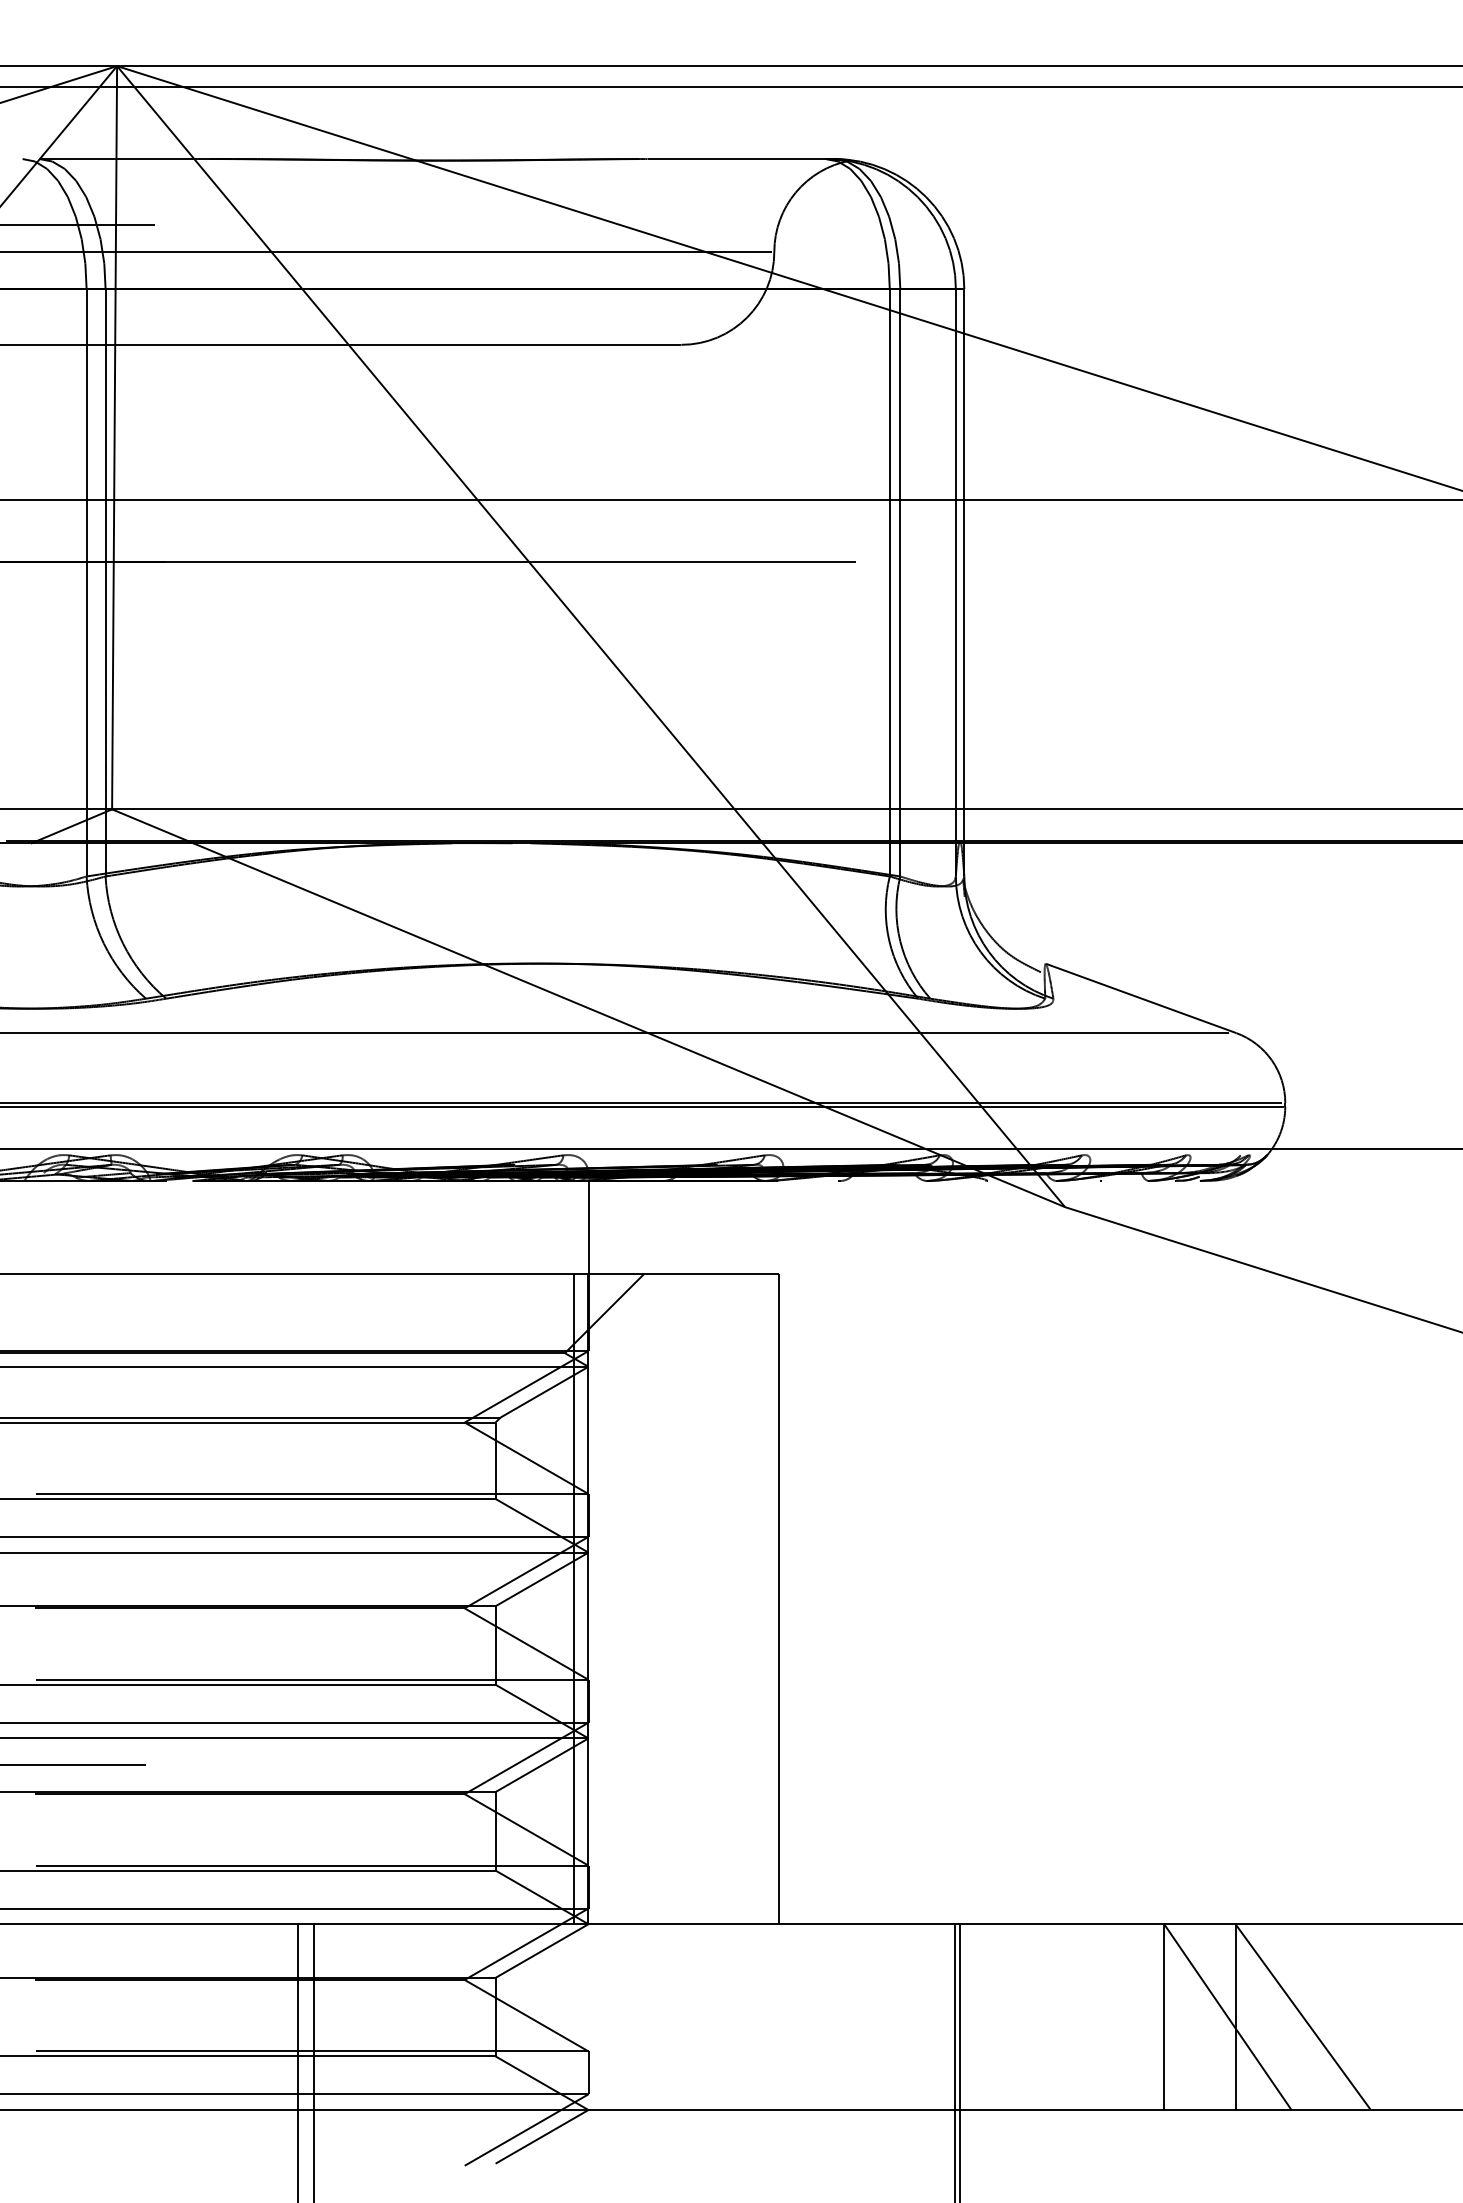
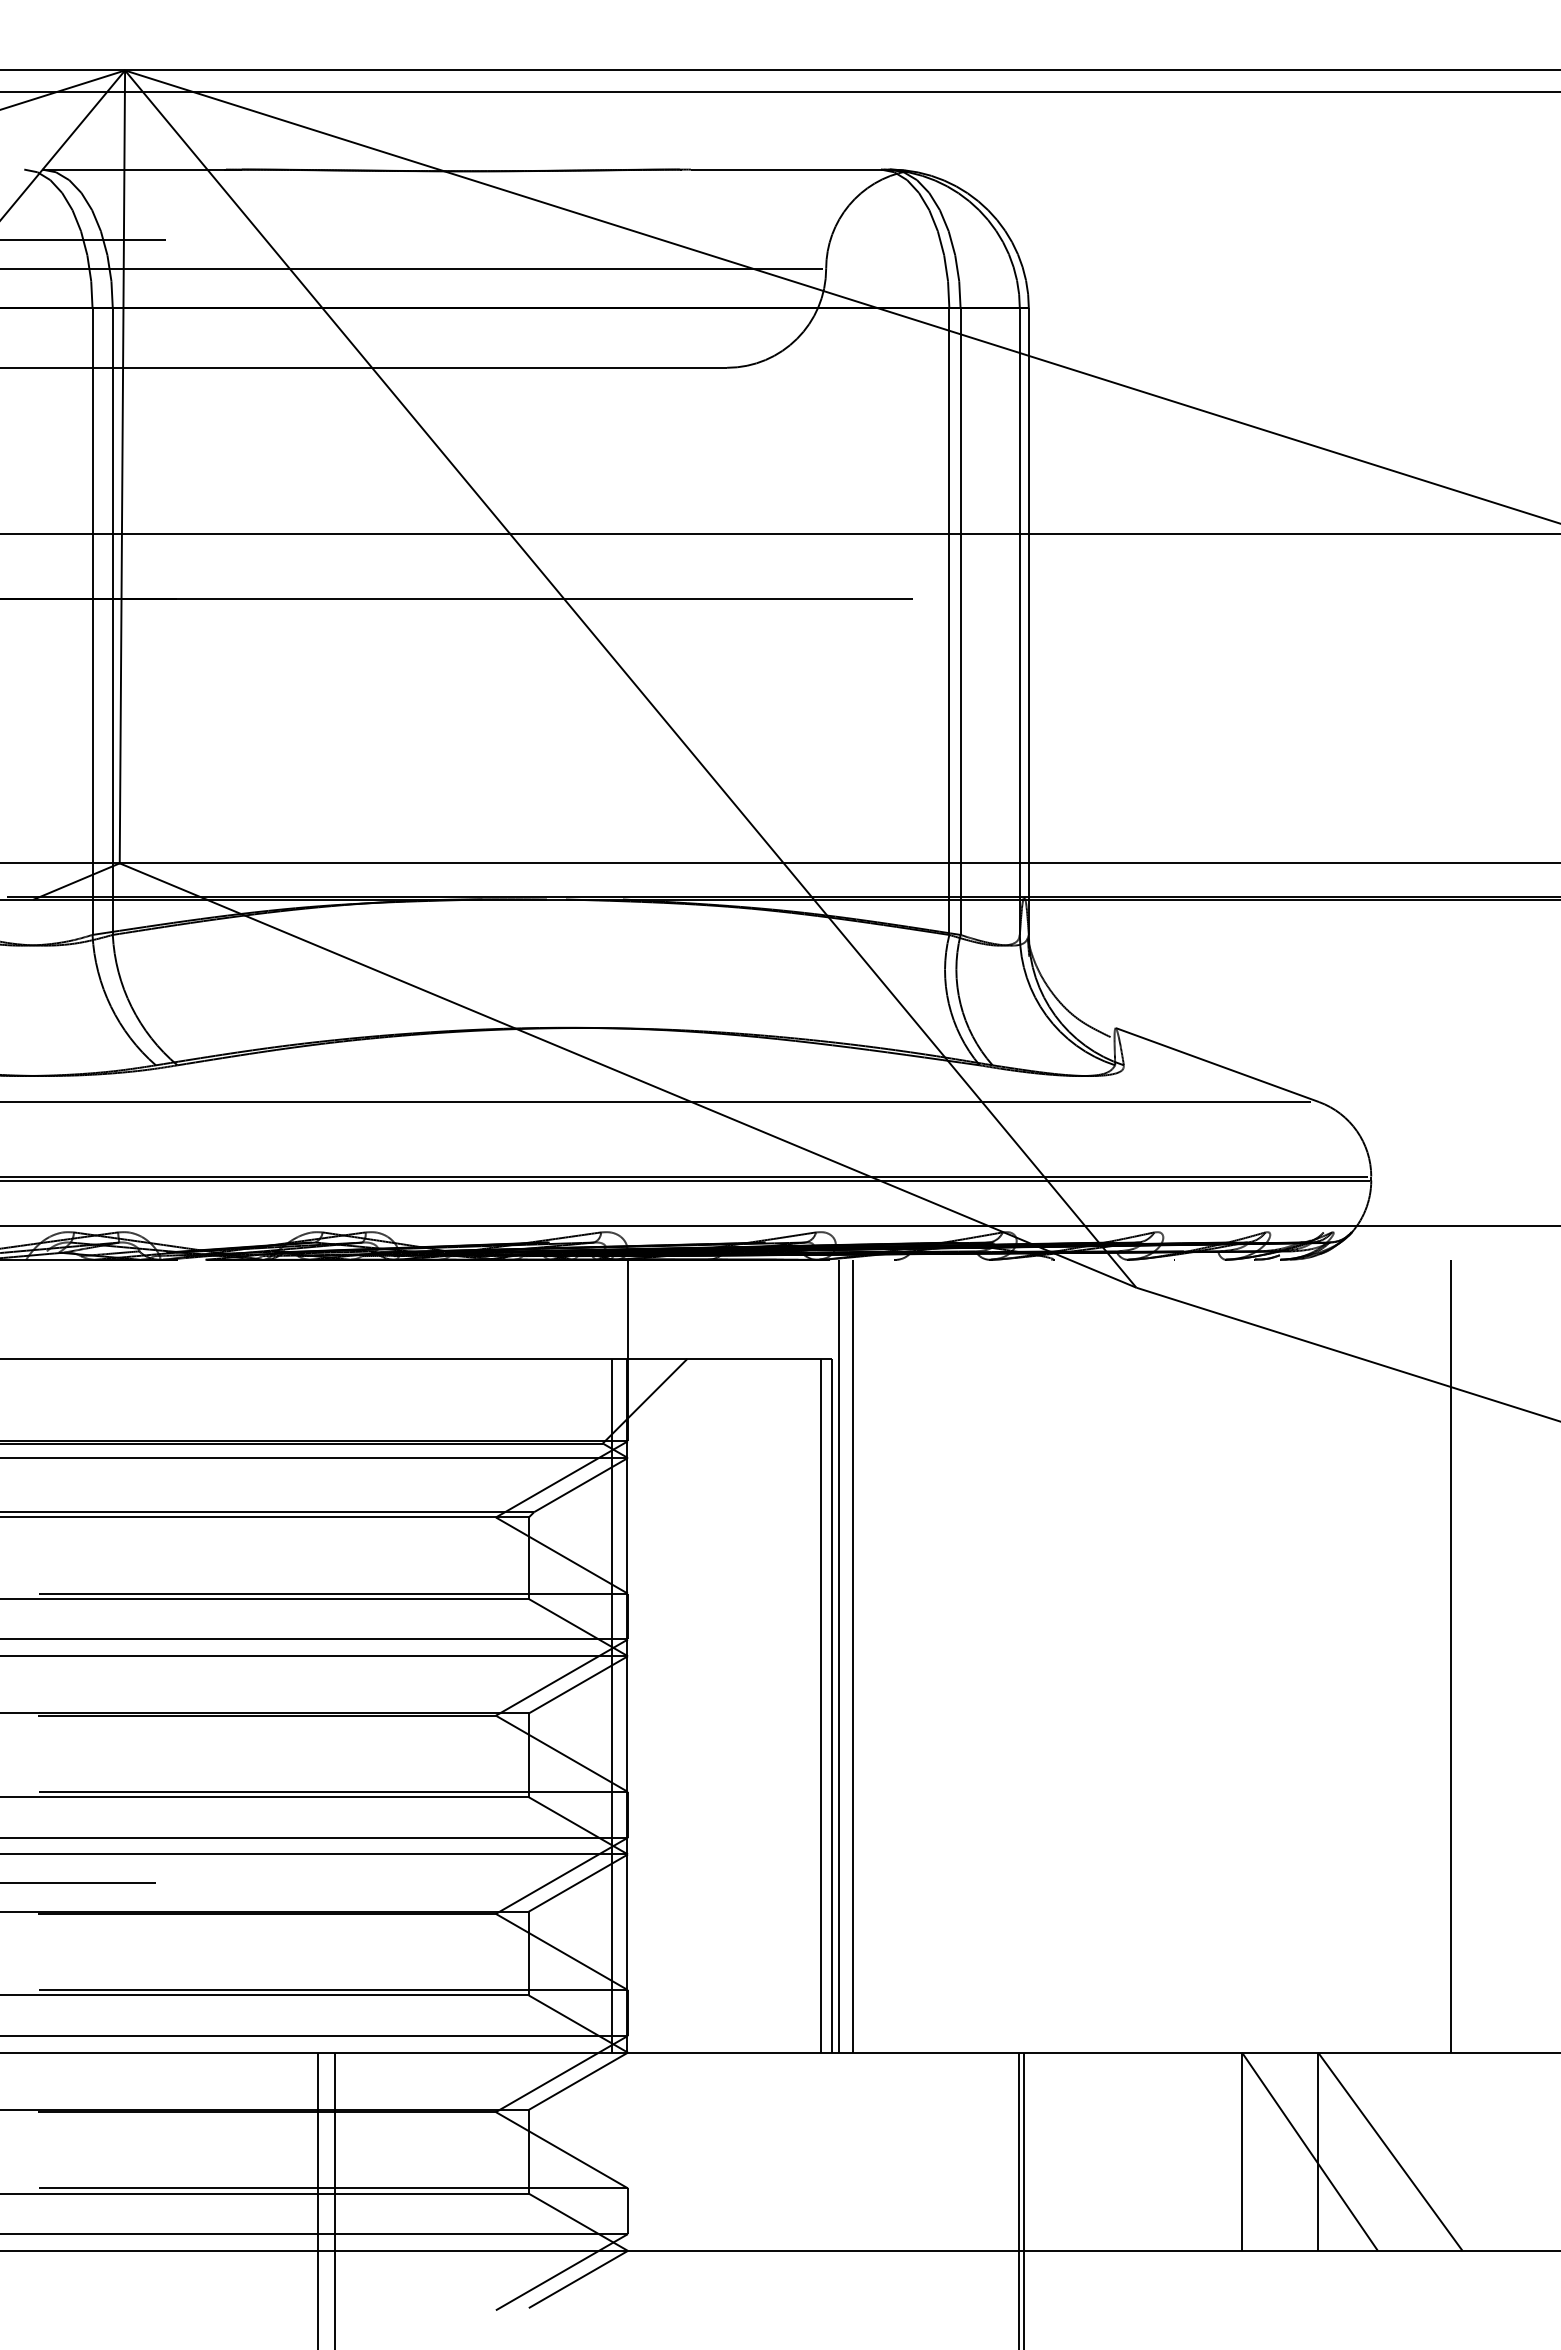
line: (785, 1551) -> (838, 1655), added
line: (799, 1551) -> (853, 1655), added
line: (1360, 1551) -> (1451, 1655), added
line: (768, 1598) -> (820, 1705), added

